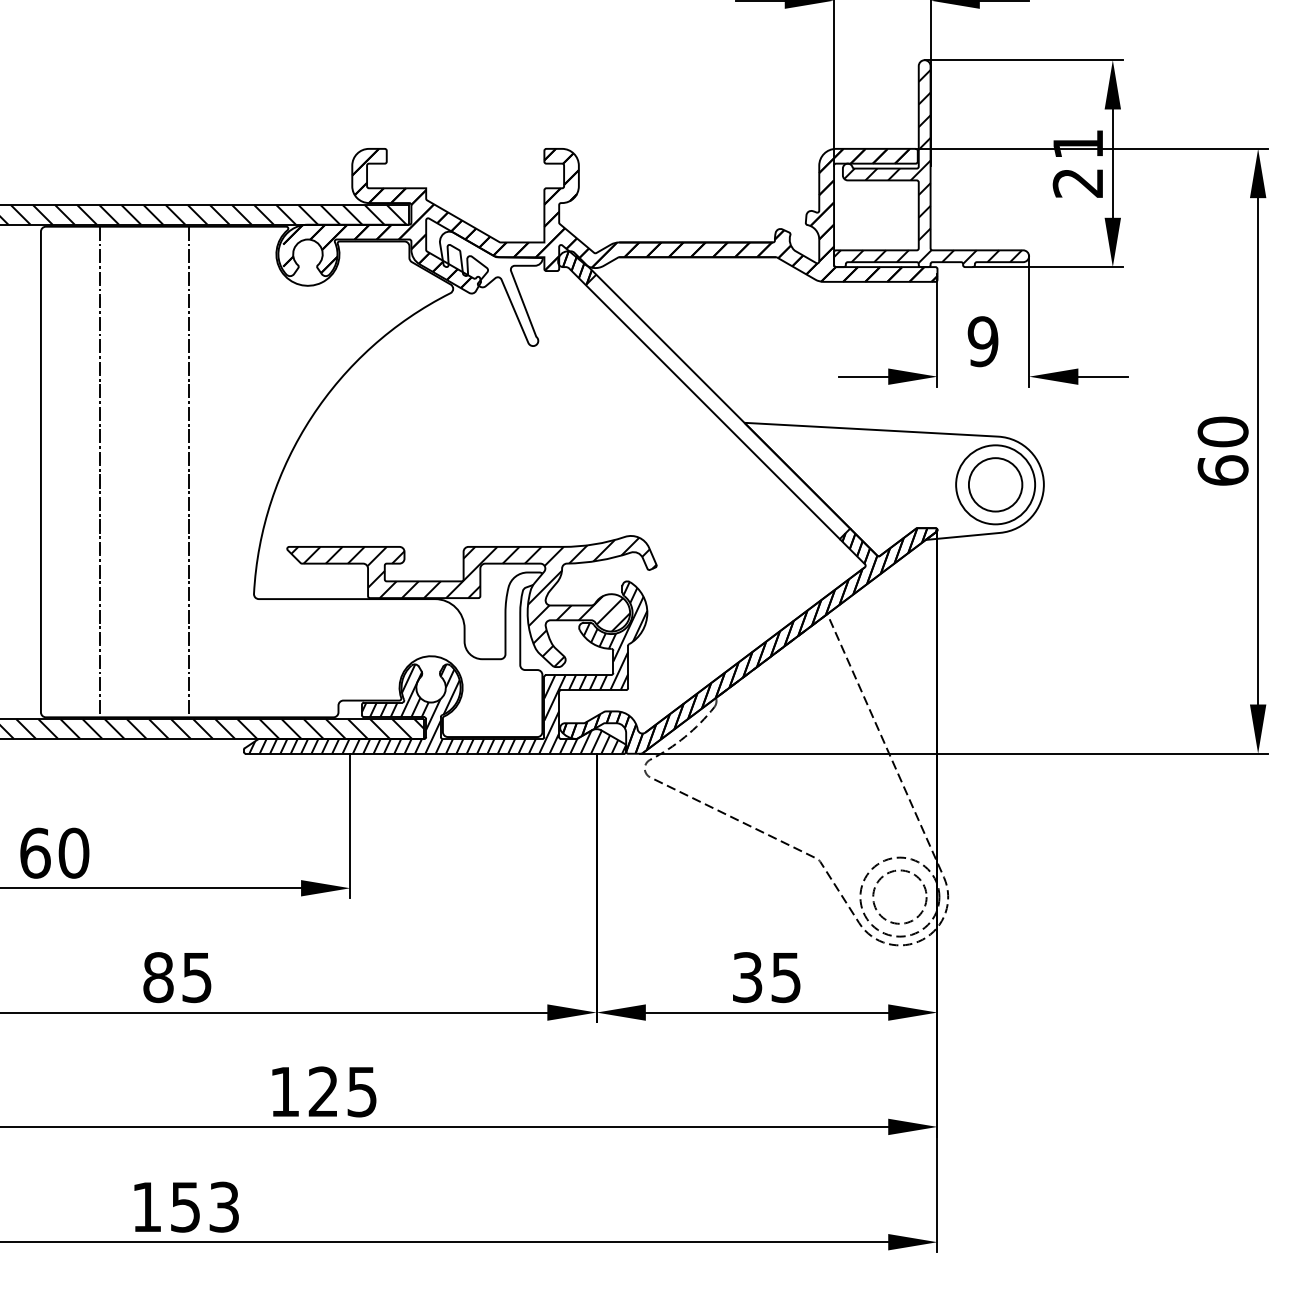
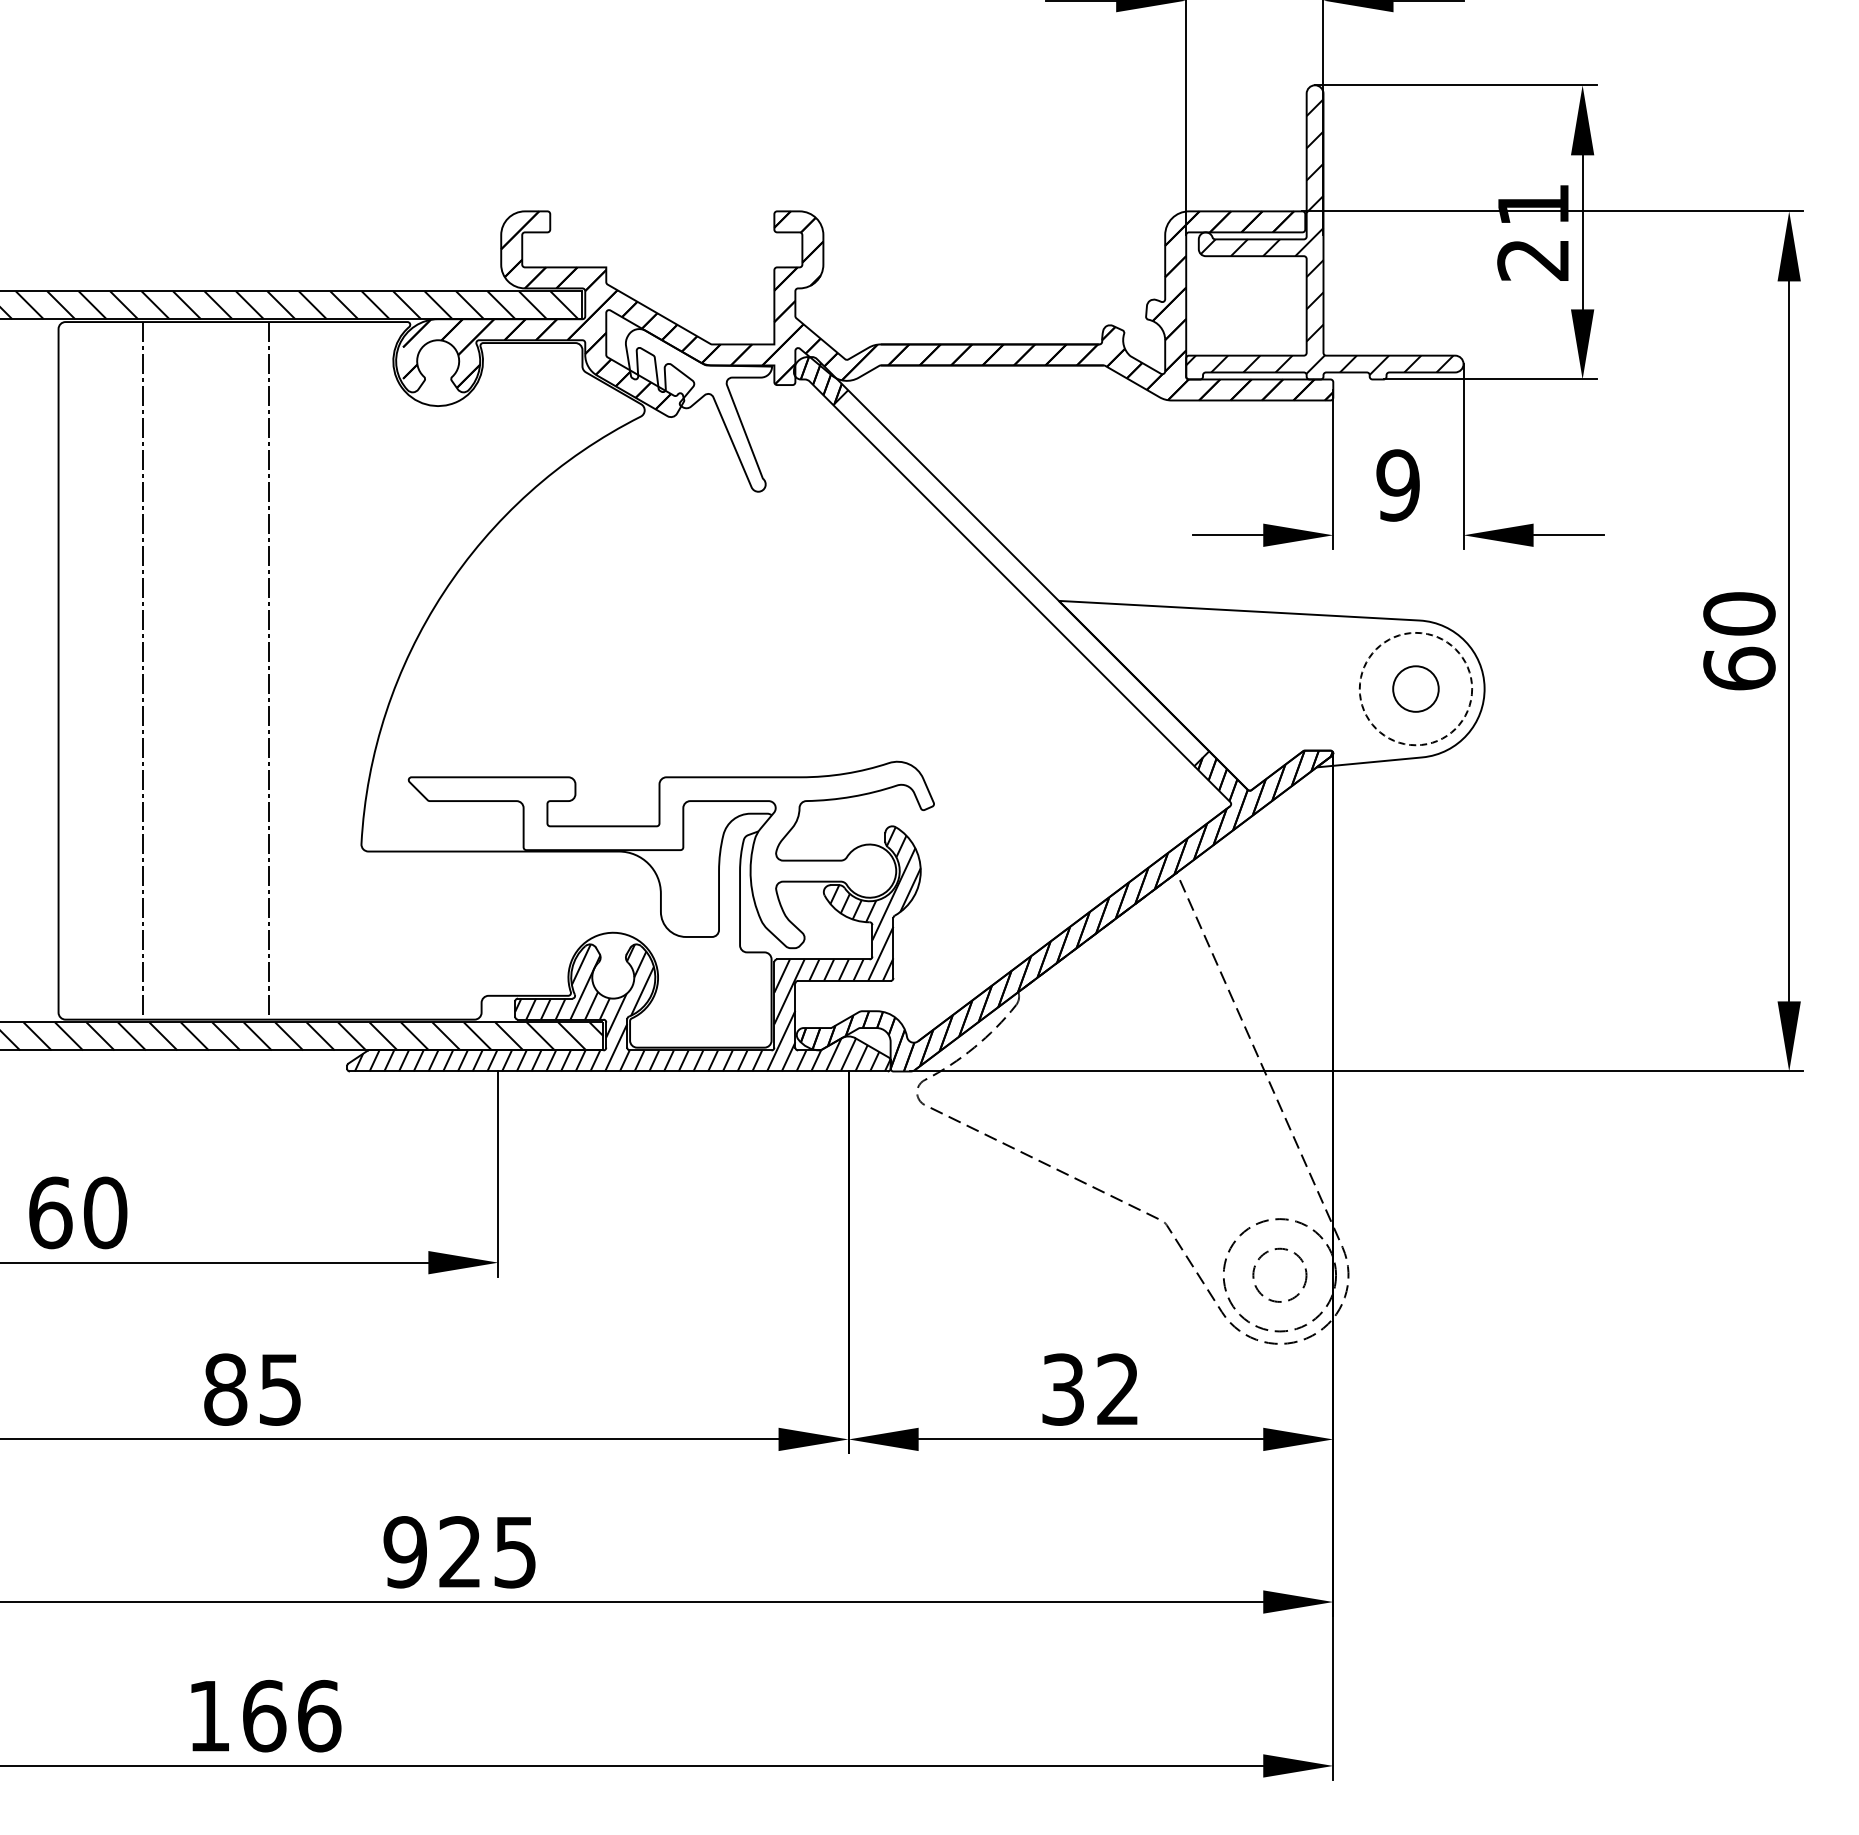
circle: (995, 484) -> (1415, 688), solid -> dashed
circle: (995, 485) -> (1415, 689), size x0.6
hatch: (473, 601) -> (673, 855), removed
circle: (899, 897) -> (1279, 1275), size x0.7
text: (785, 977) -> (1117, 1389), 35 -> 32
text: (284, 1092) -> (404, 1552), 125 -> 925
text: (205, 1206) -> (292, 1715), 153 -> 166

